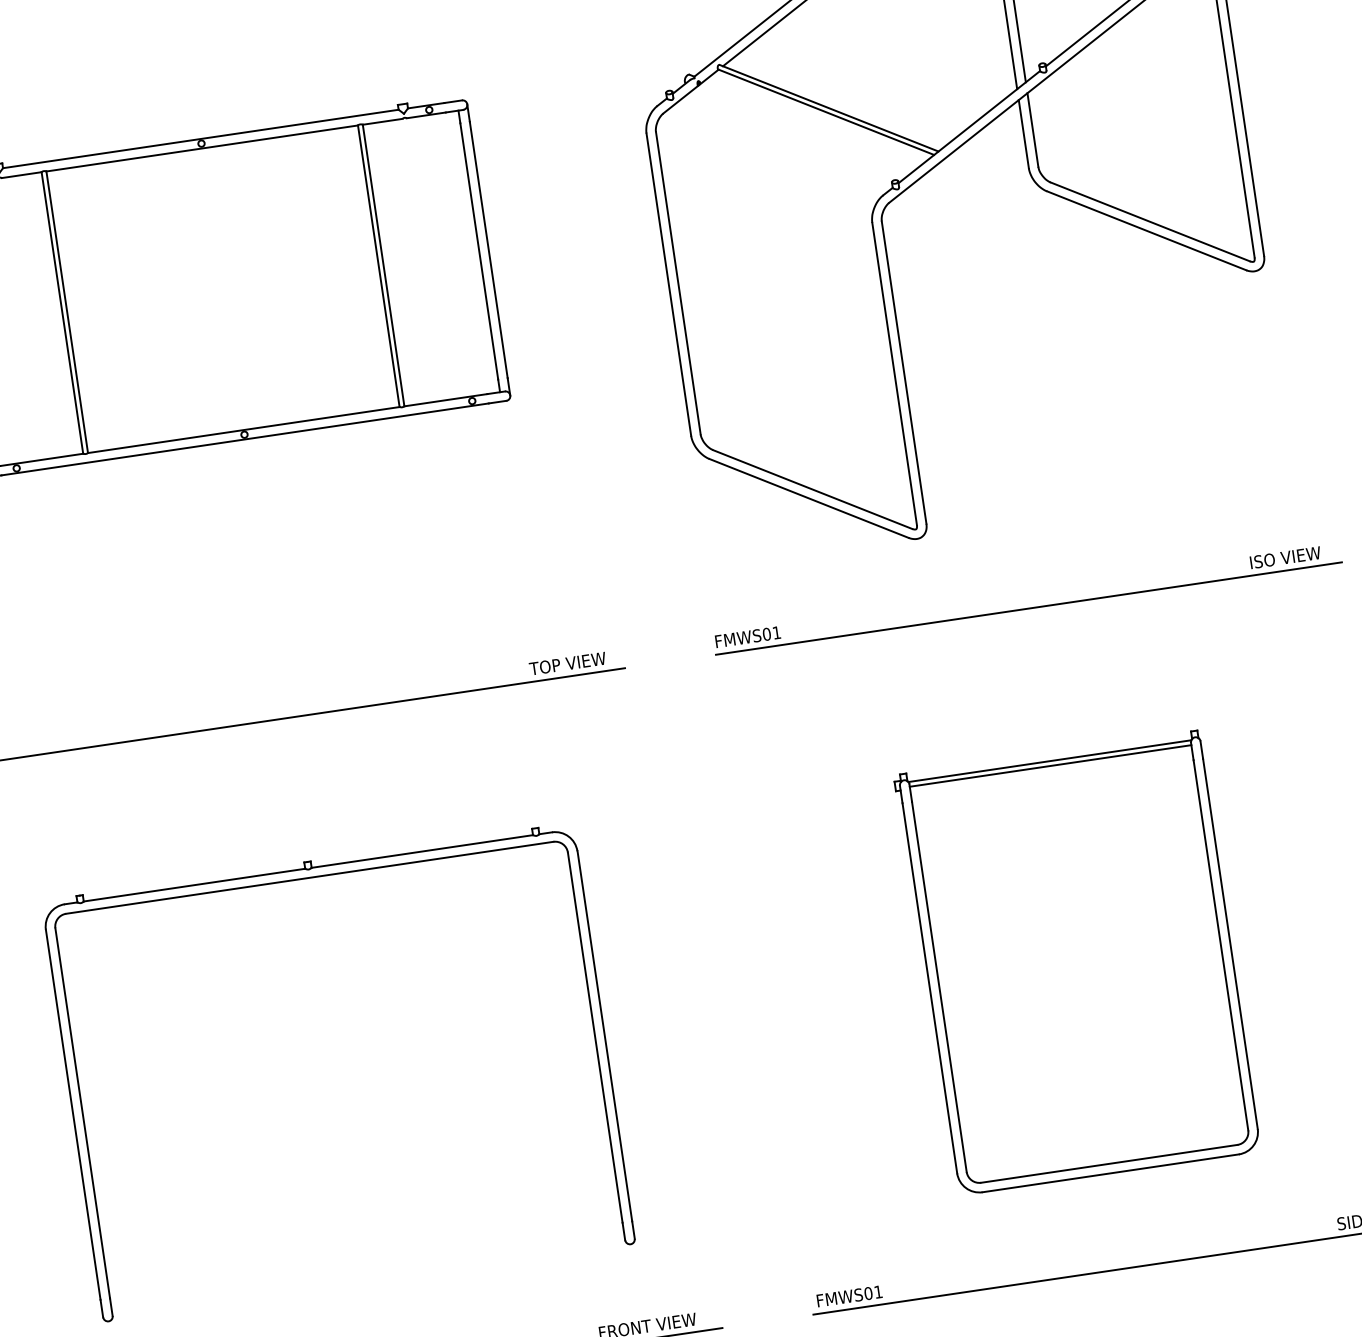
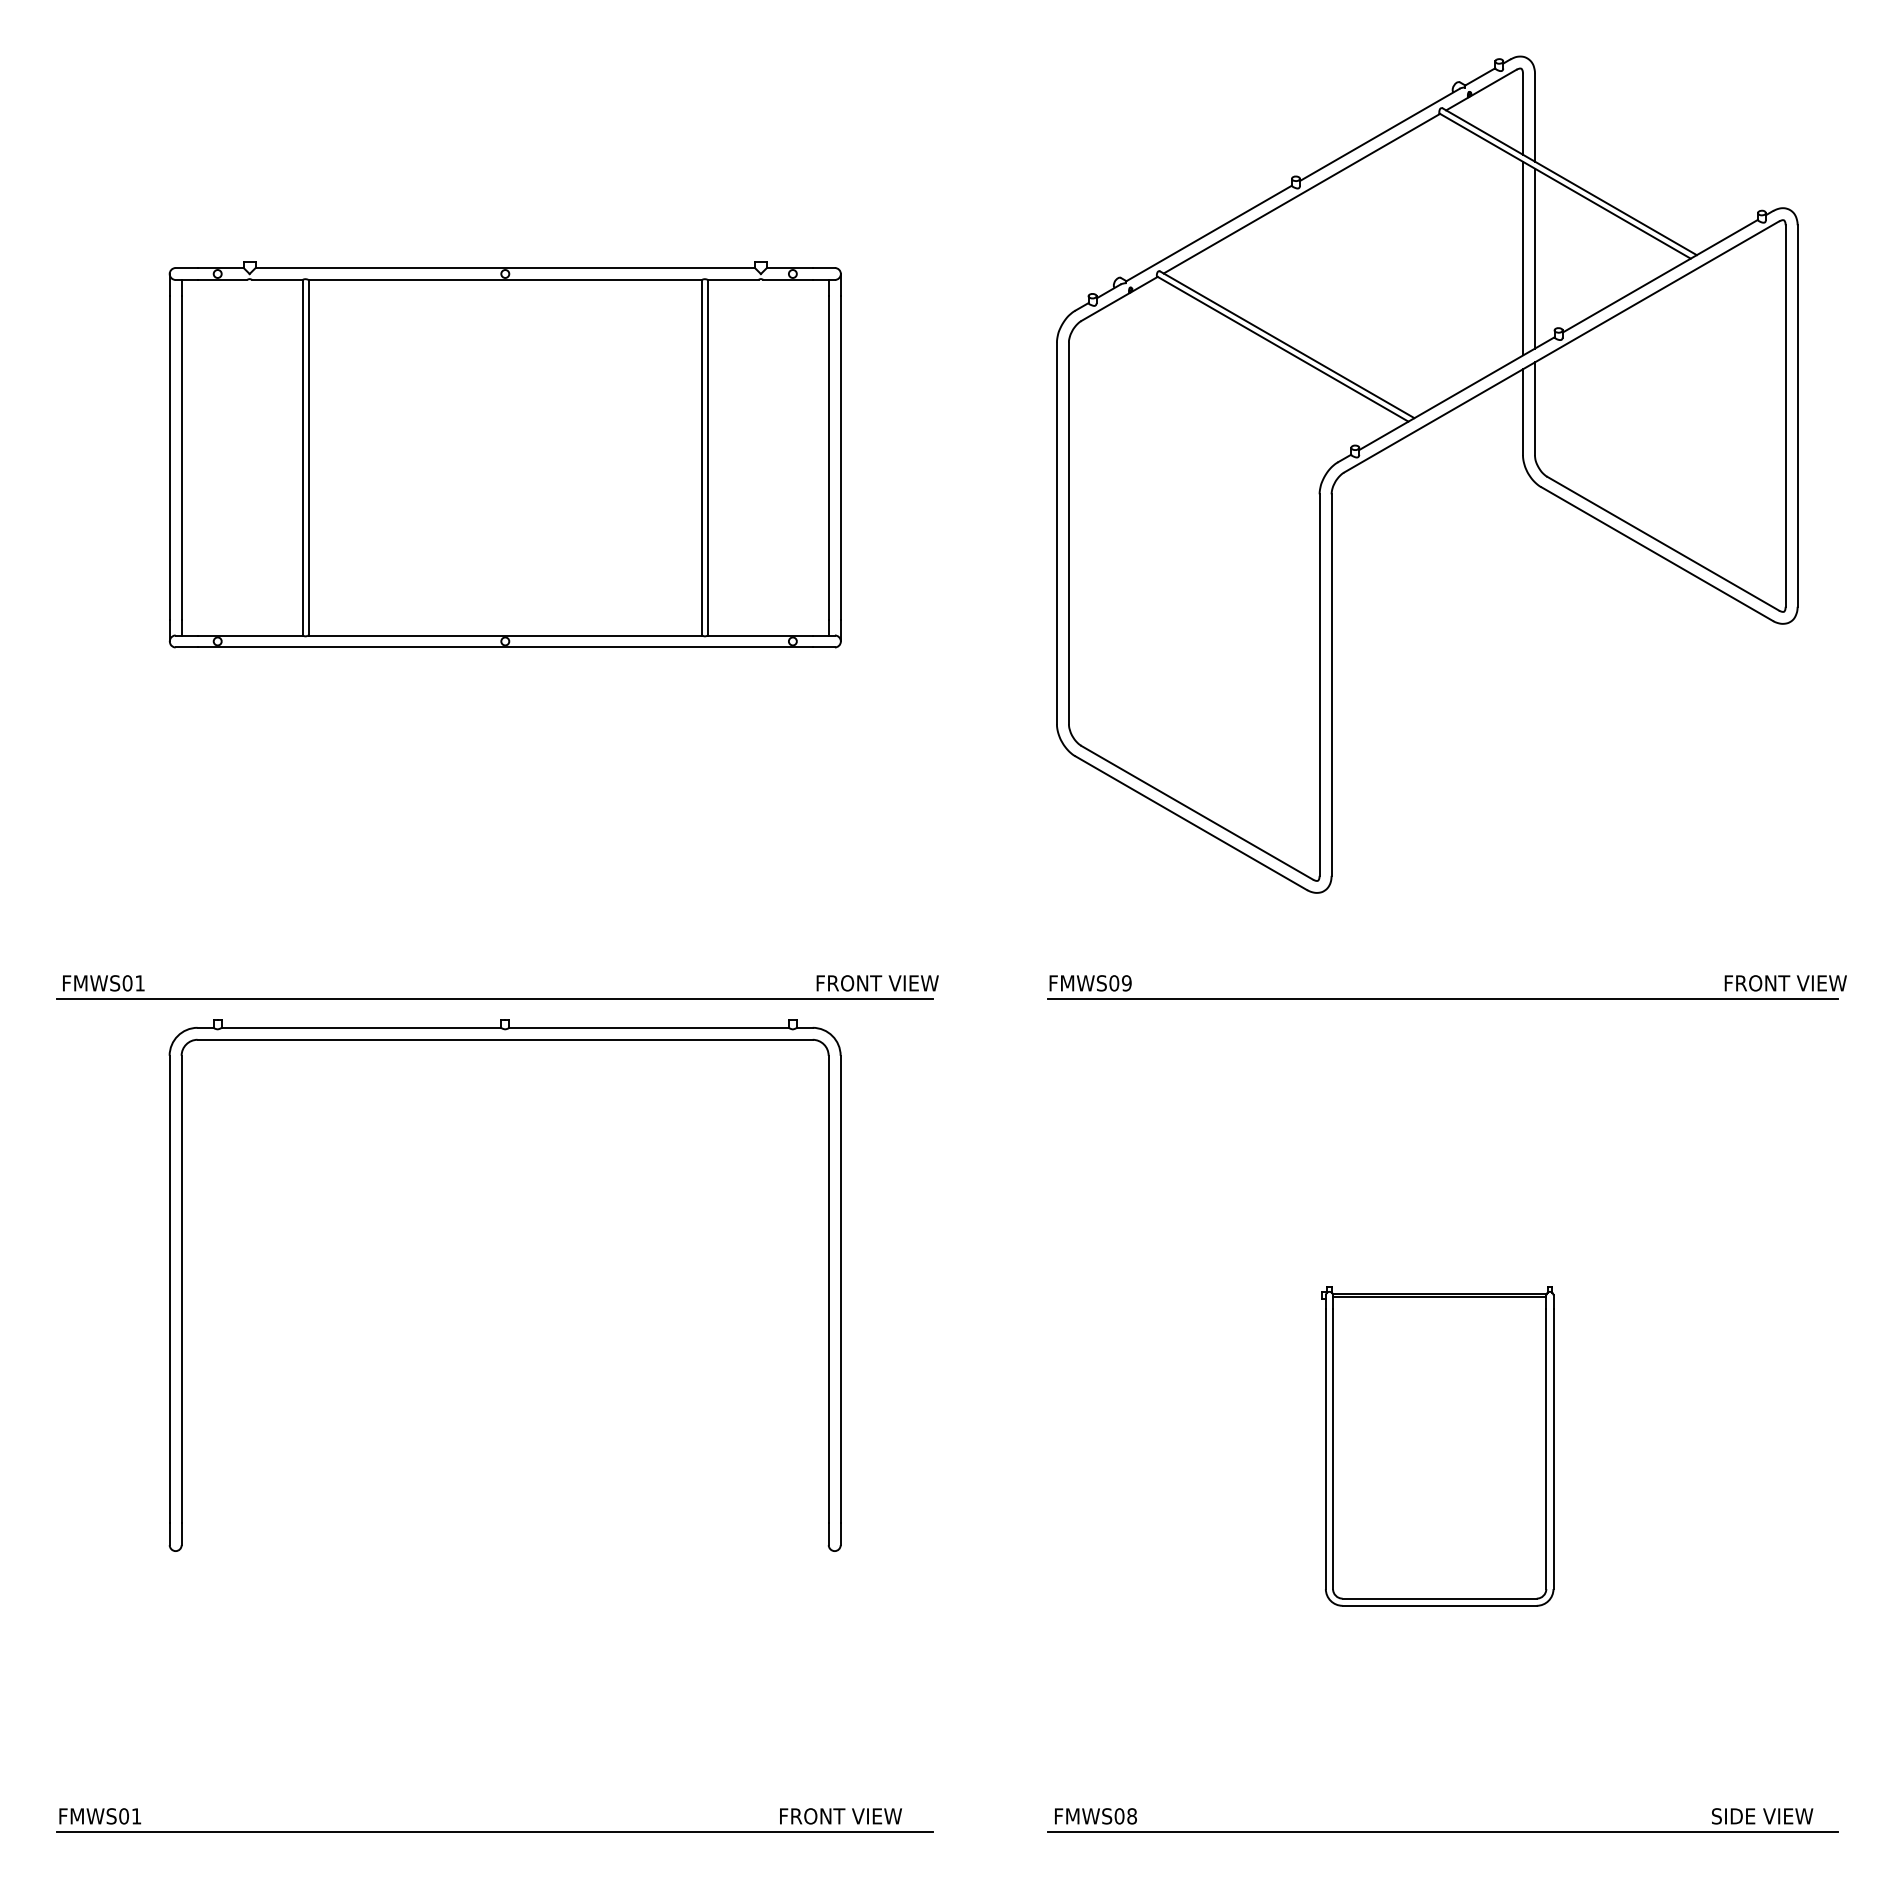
text: (1299, 555) -> (1786, 983), ISO VIEW -> FRONT VIEW
text: (776, 633) -> (1126, 983), FMWS01 -> FMWS09
text: (578, 662) -> (876, 983), TOP VIEW -> FRONT VIEW
part: (309, 878) -> (504, 1040), moved
part: (1077, 963) -> (1437, 1446), size x0.6
text: (877, 1292) -> (1131, 1816), FMWS01 -> FMWS08

